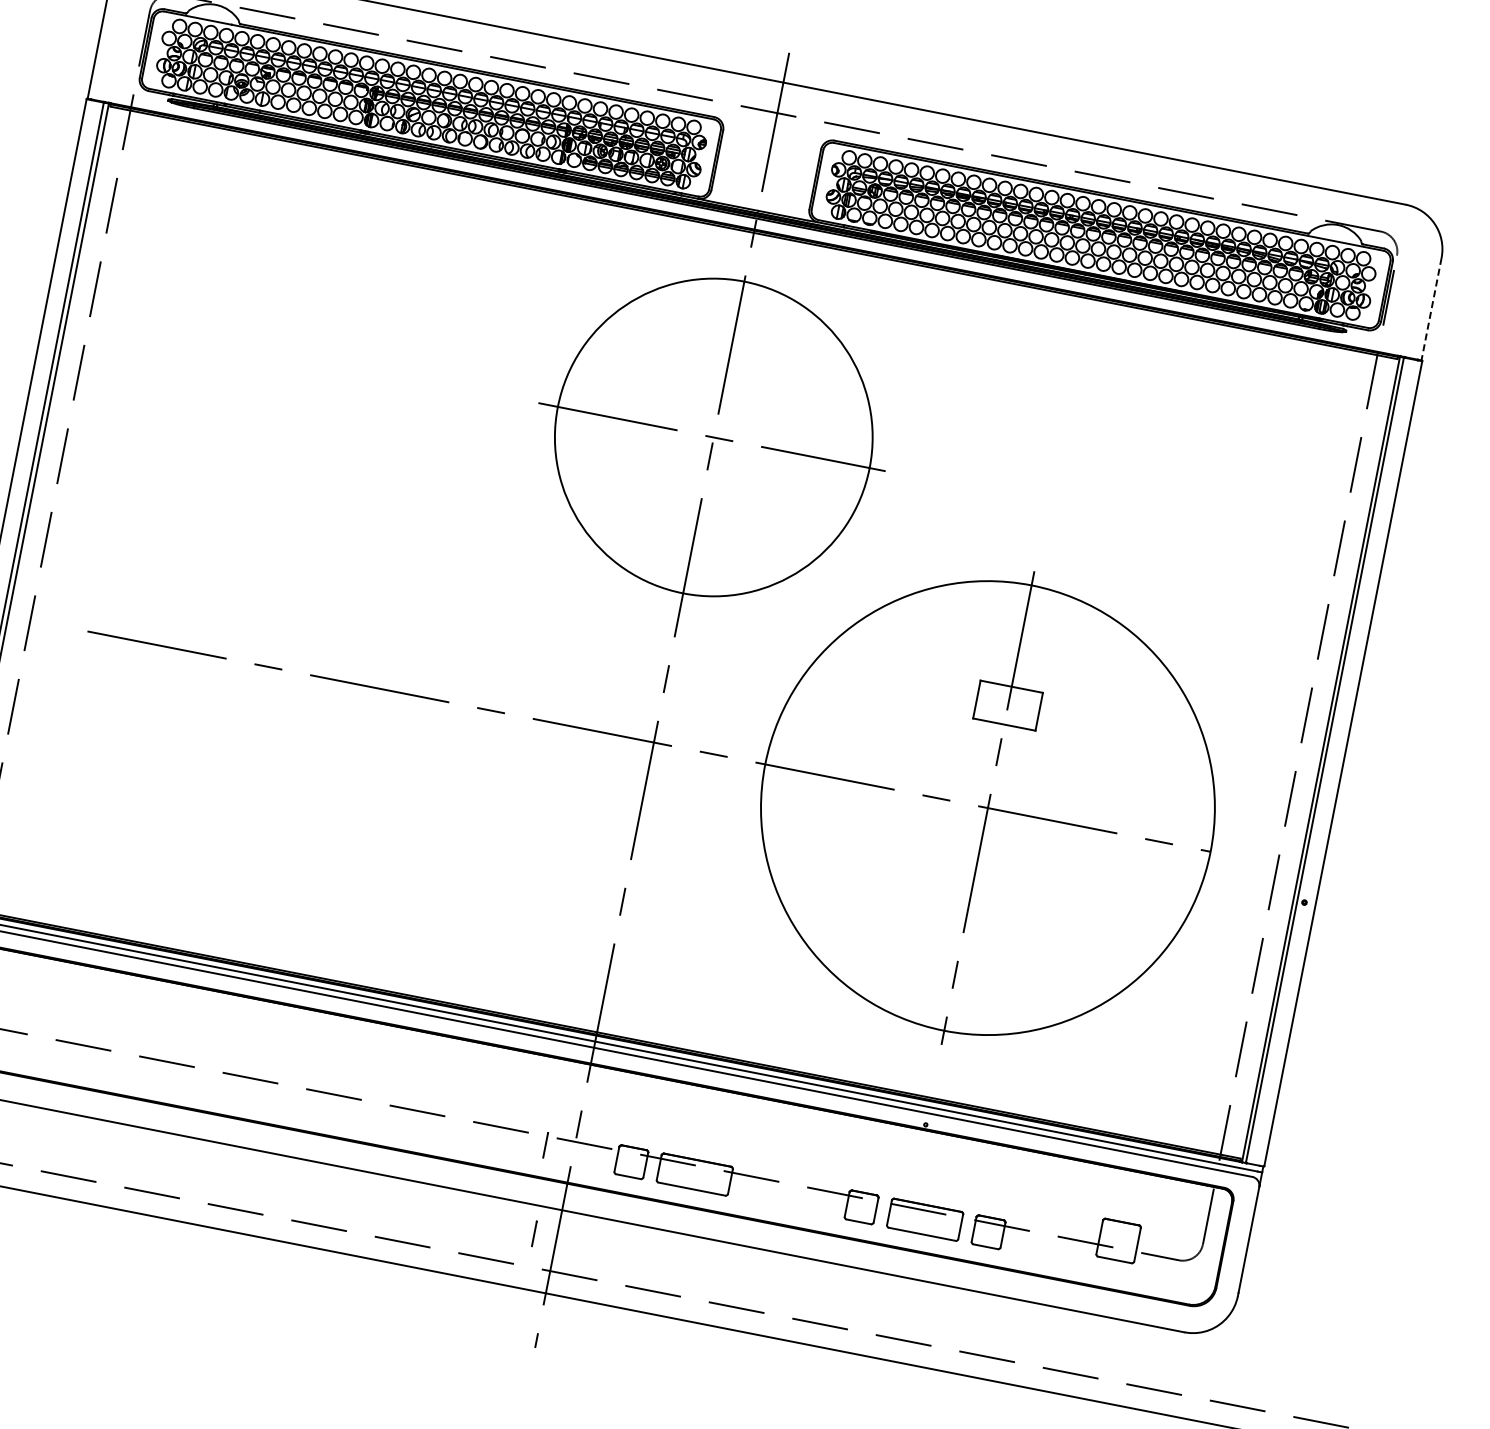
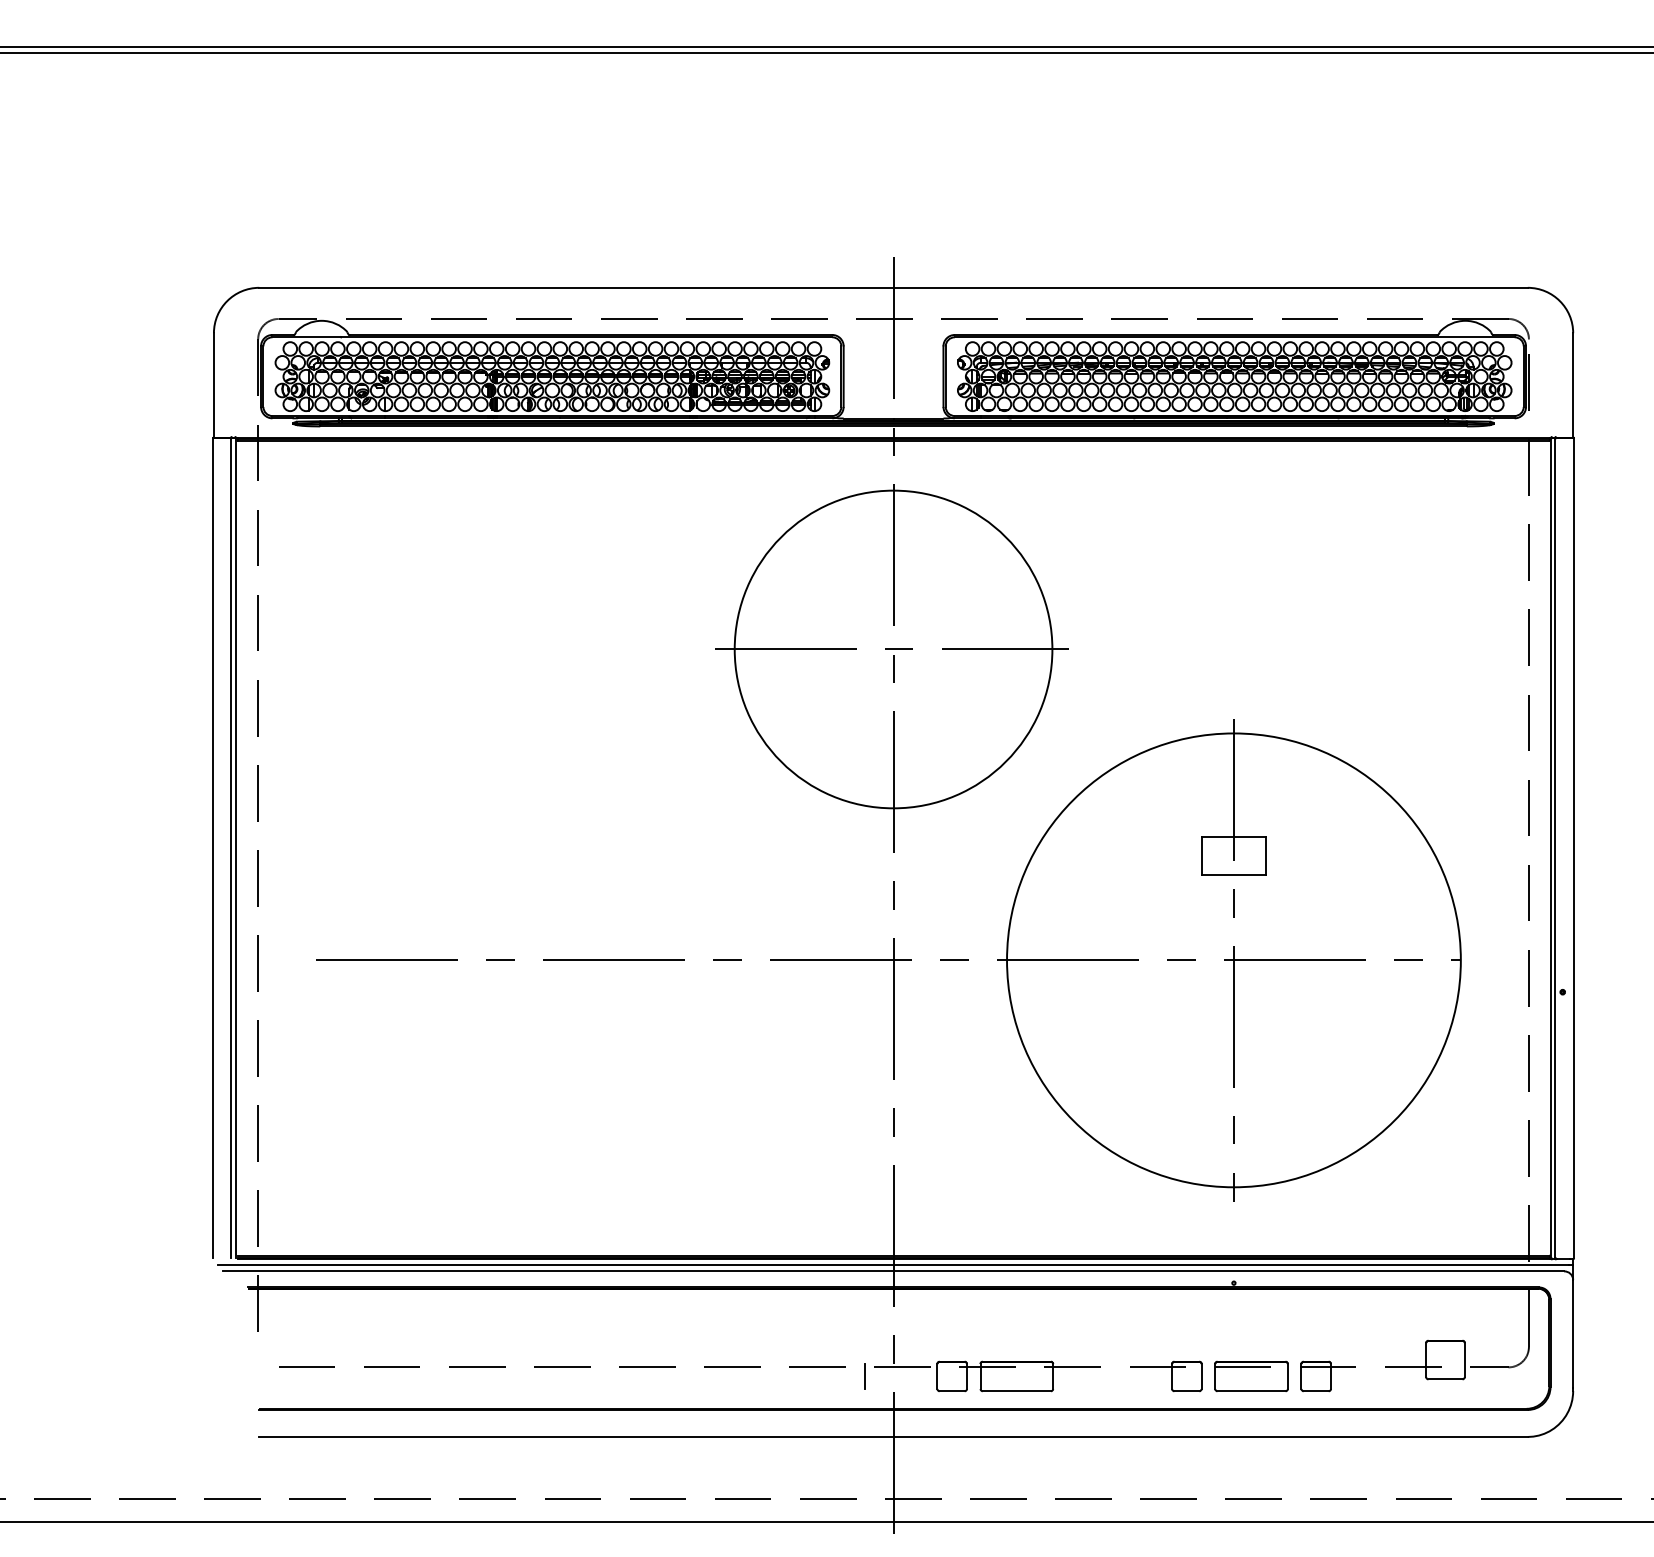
line: (1431, 309) -> (1573, 385), dashed -> solid
line: (534, 1233) -> (870, 1465), removed

